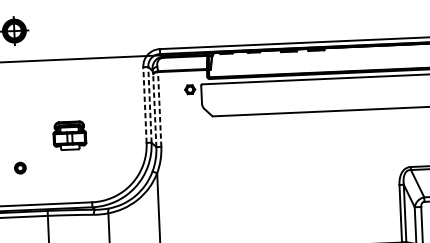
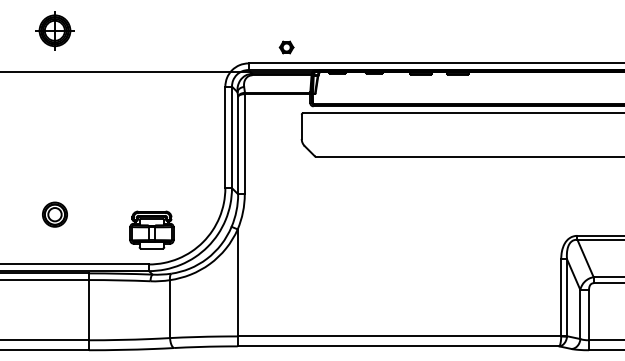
part: (190, 89) -> (286, 47), moved
line: (150, 104) -> (232, 137), dashed -> solid
line: (145, 105) -> (225, 137), dashed -> solid
line: (159, 108) -> (244, 143), dashed -> solid
line: (155, 110) -> (238, 145), dashed -> solid
part: (69, 135) -> (151, 229), moved
part: (20, 168) -> (54, 214), size x1.67

